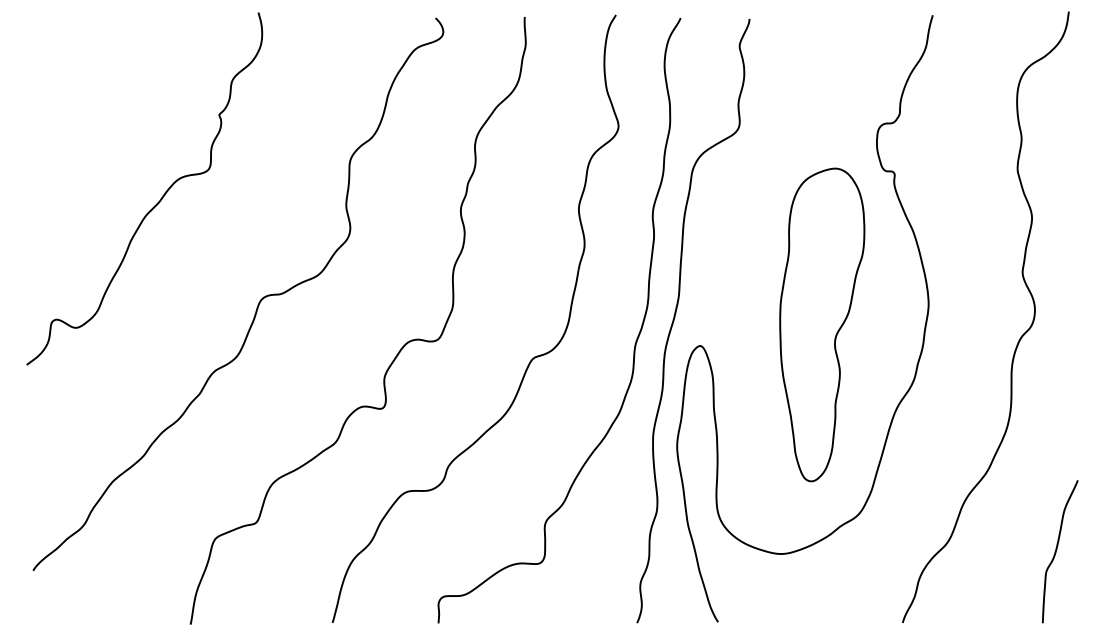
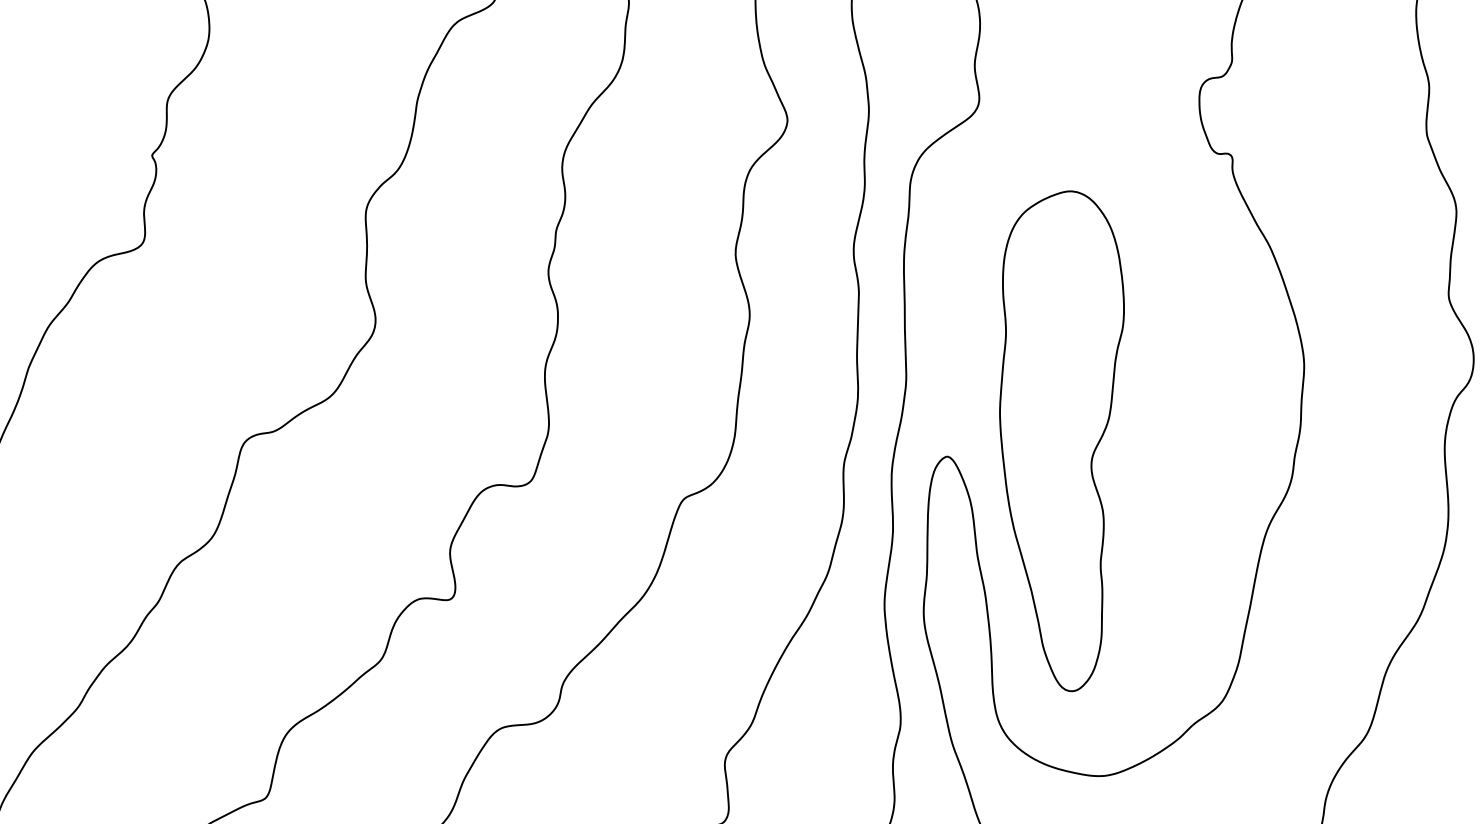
part: (822, 324) -> (1069, 440), moved

